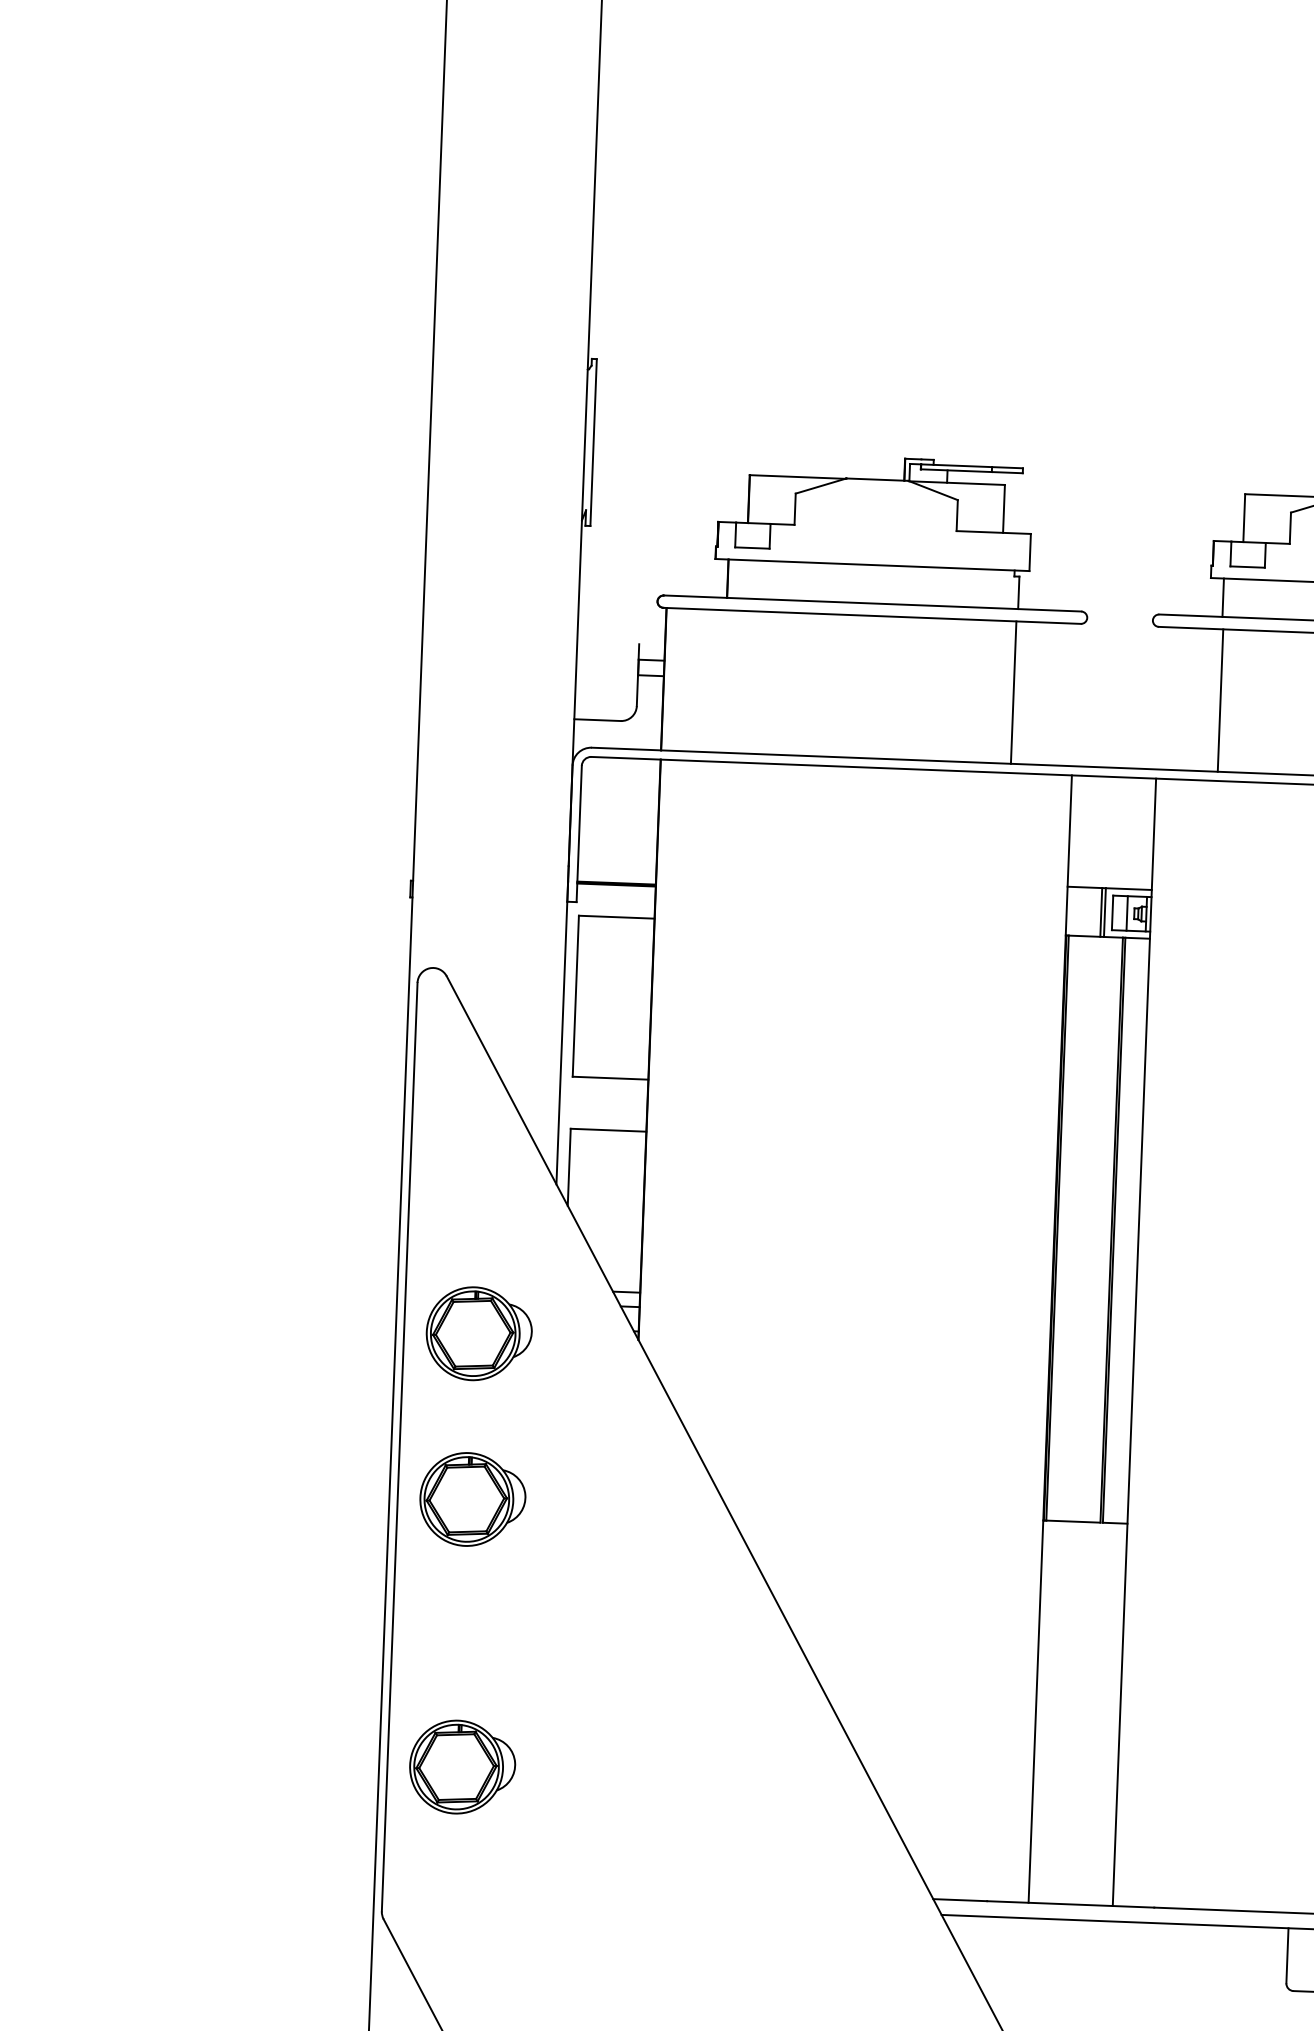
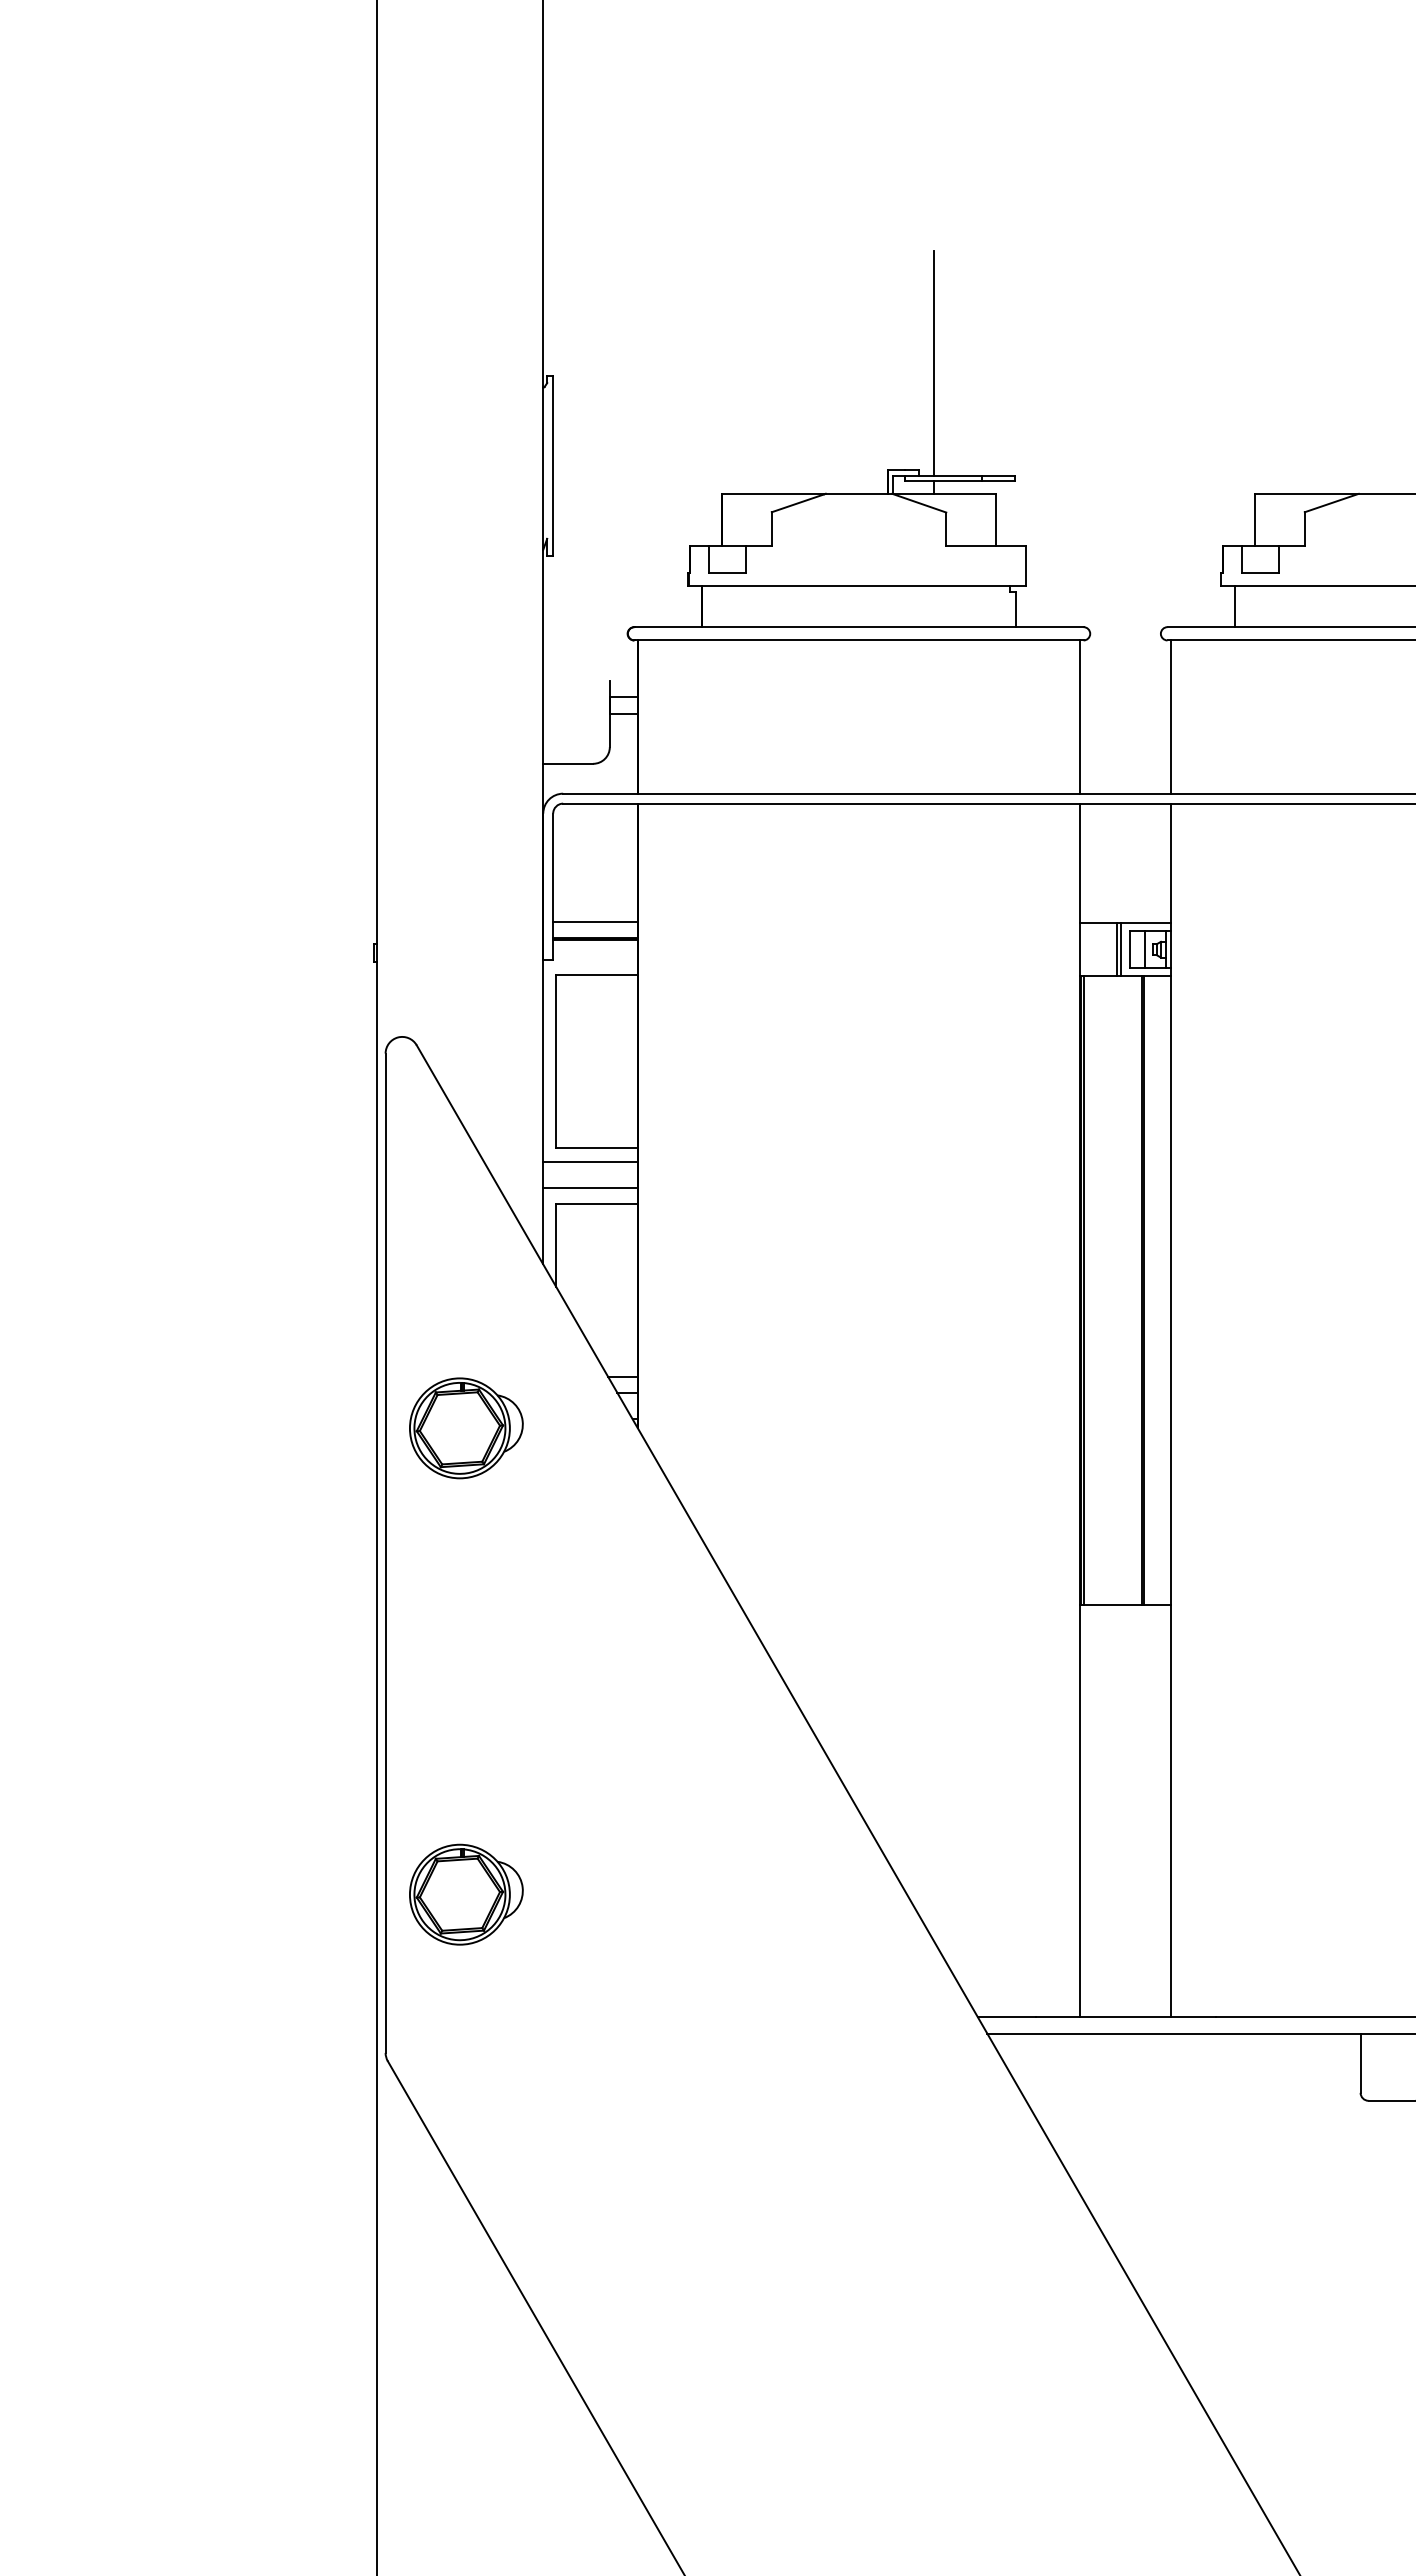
line: (952, 360) -> (934, 362), added
line: (1013, 692) -> (1080, 716), moved
line: (1220, 700) -> (1170, 716), moved
line: (617, 867) -> (595, 921), added
line: (604, 1091) -> (590, 1162), added
line: (603, 1115) -> (590, 1188), added
part: (472, 1499) -> (466, 1606), removed

